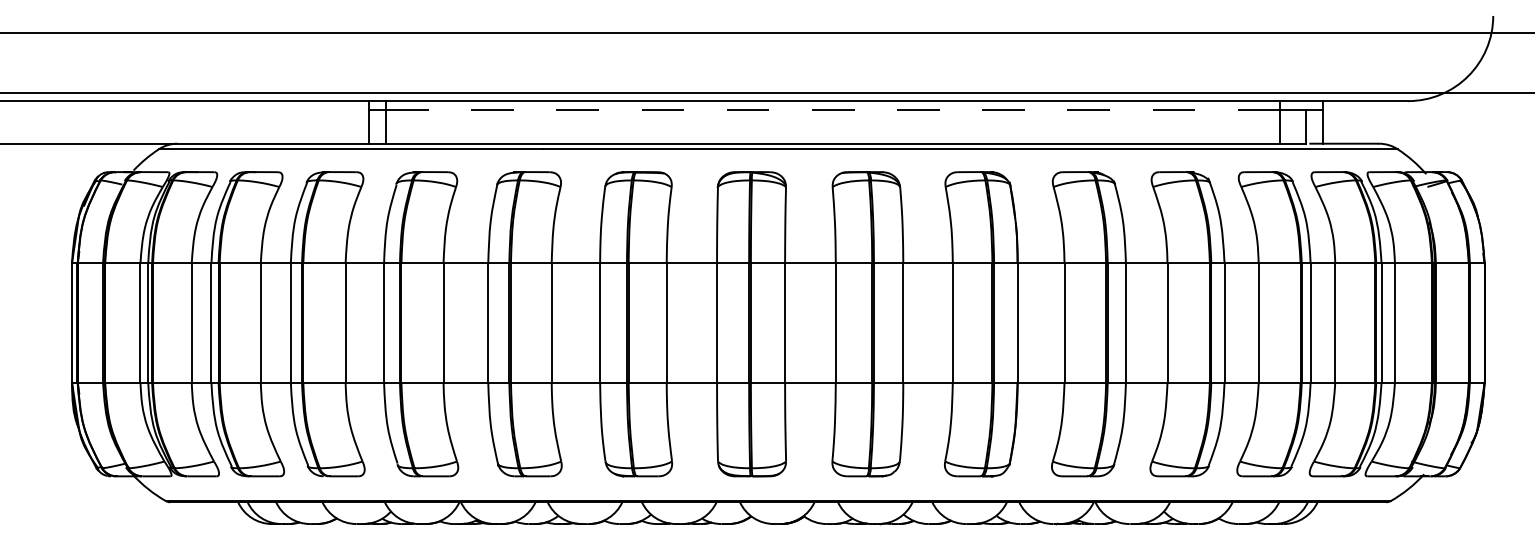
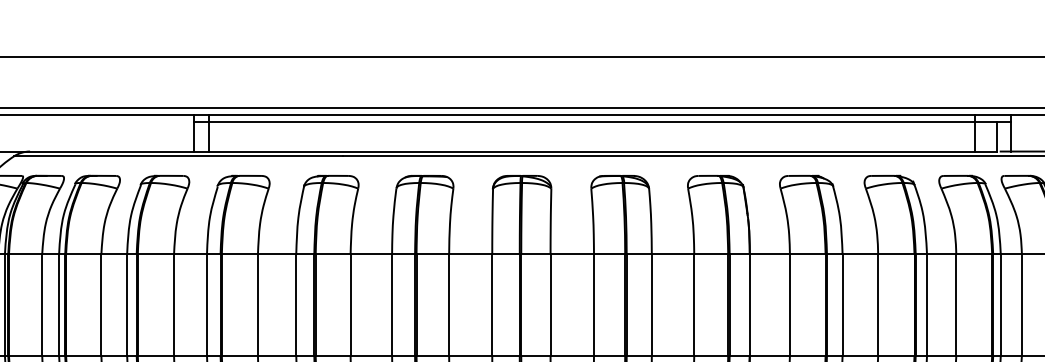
line: (832, 109) -> (591, 122), dashed -> solid

